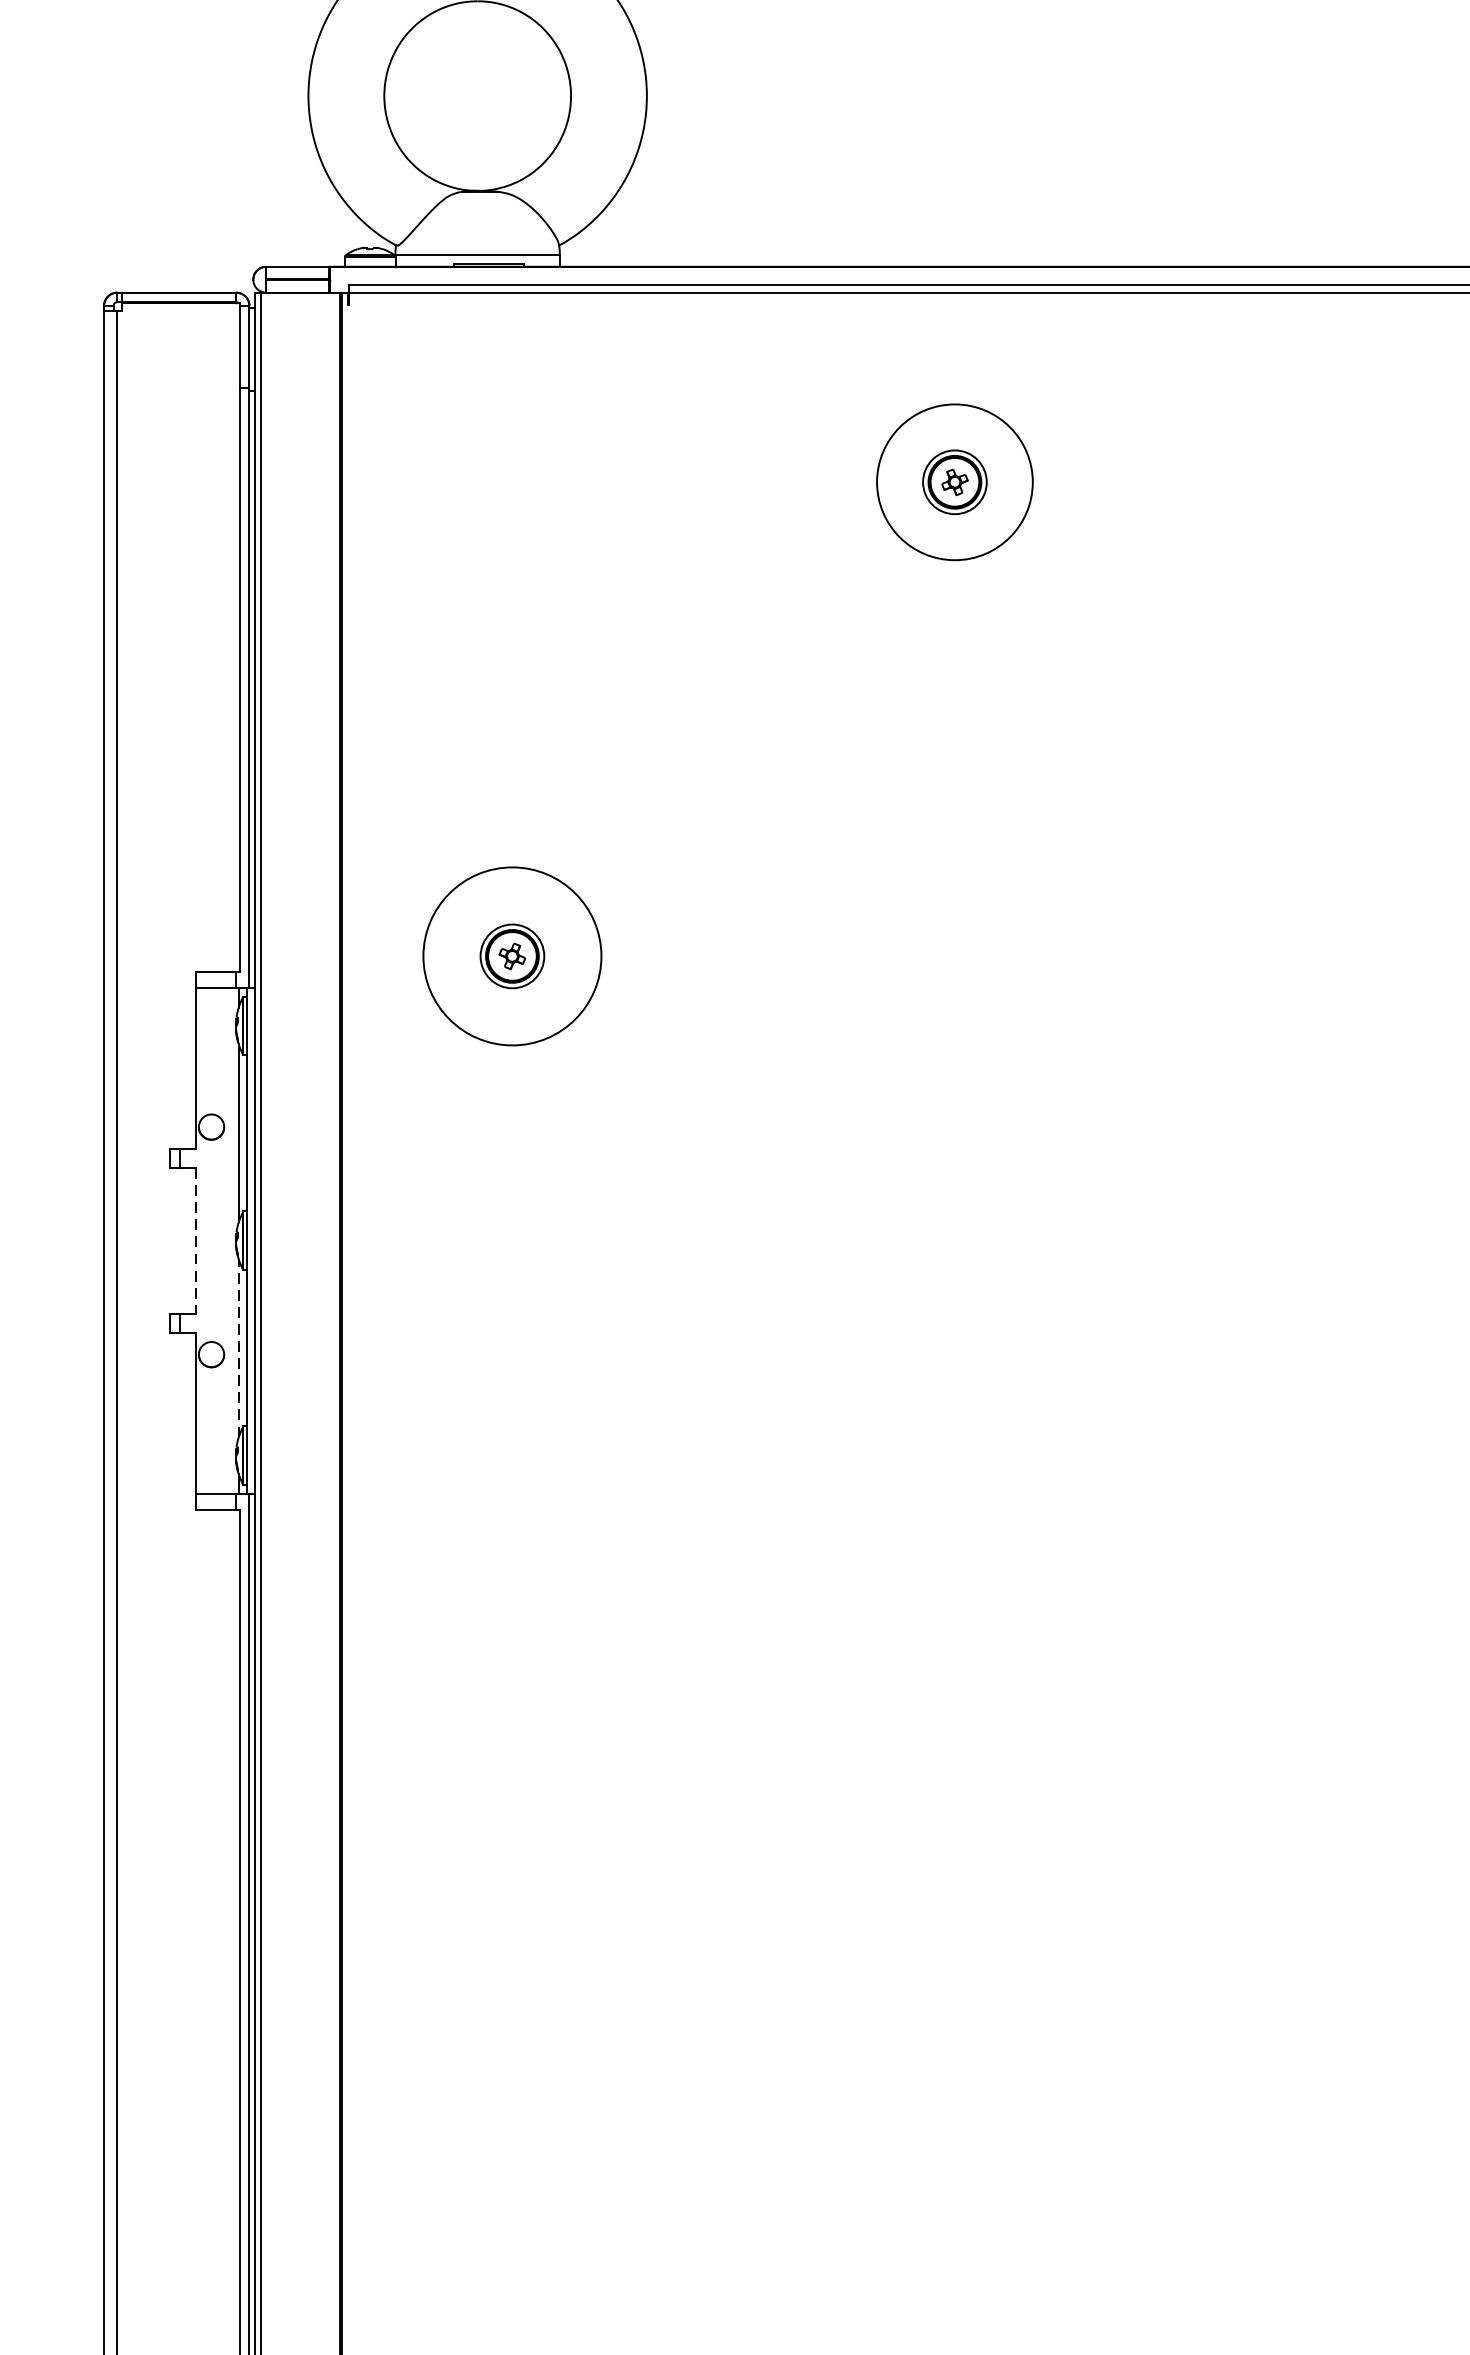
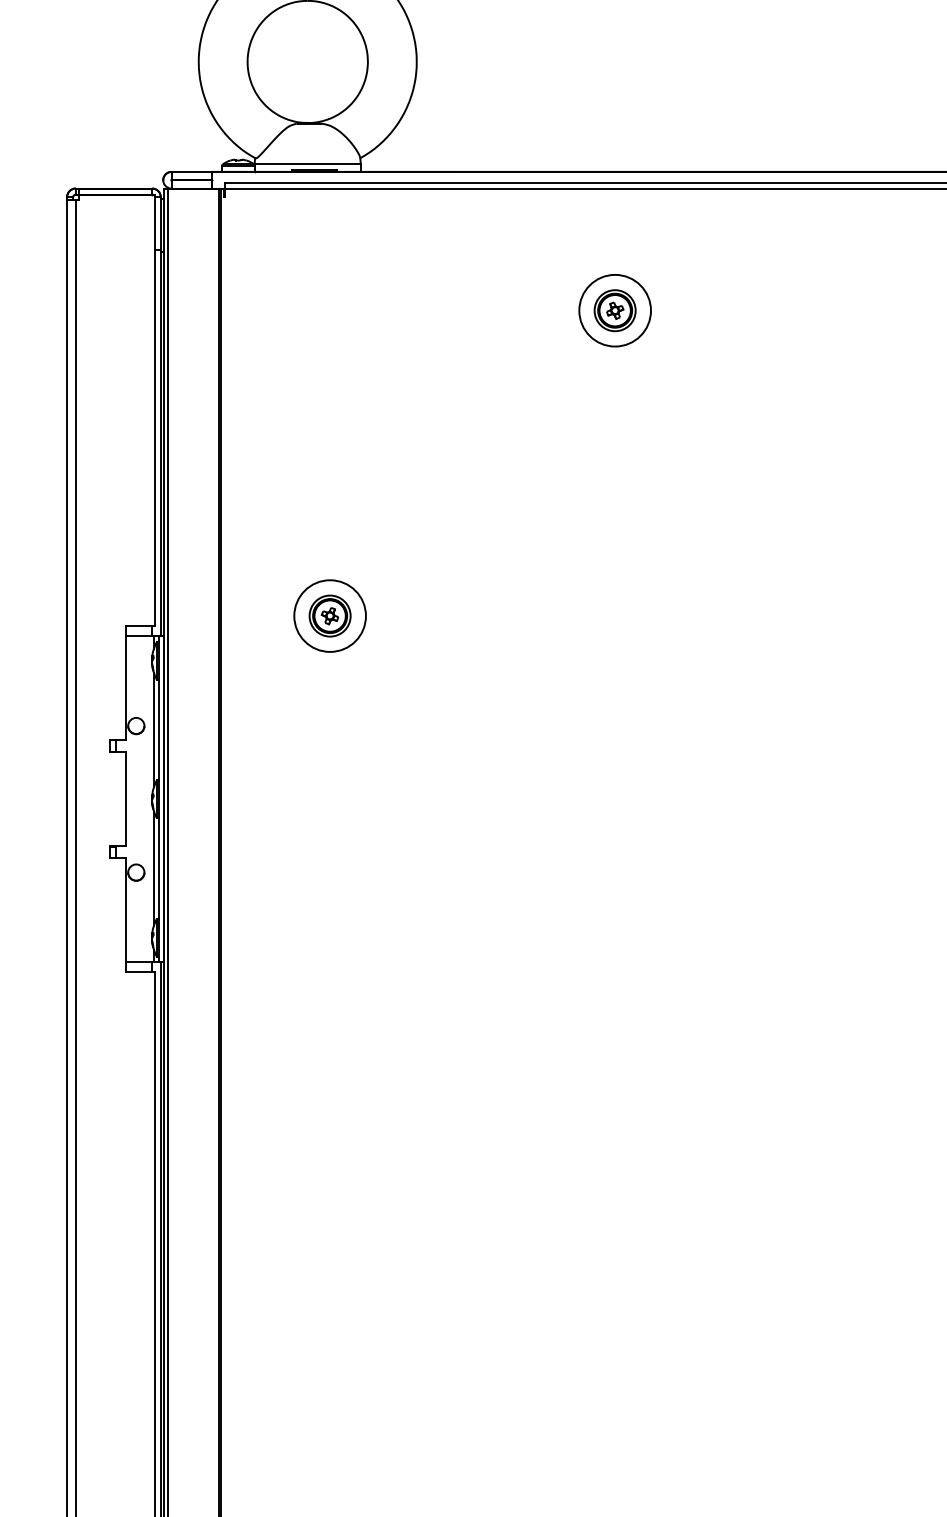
circle: (953, 481) -> (614, 310), size x0.71
circle: (511, 955) -> (329, 615), size x0.62
line: (196, 1241) -> (126, 799), dashed -> solid
line: (238, 1348) -> (153, 868), dashed -> solid

